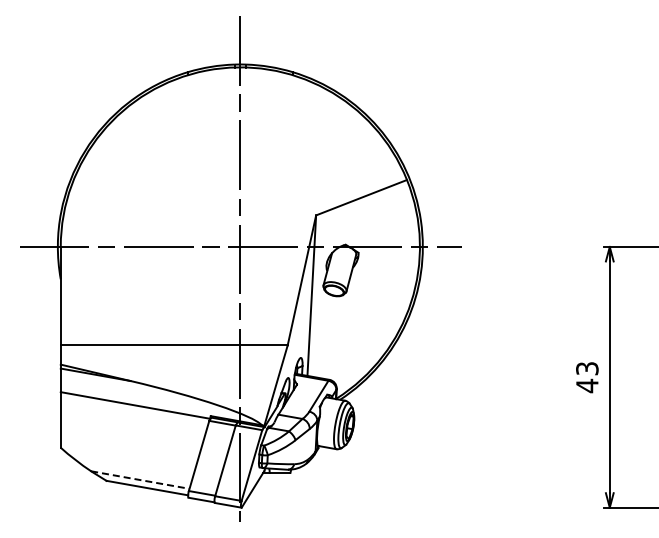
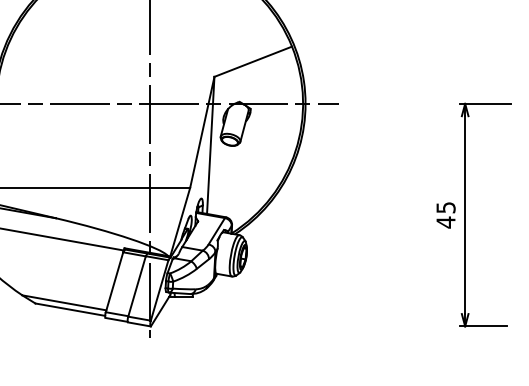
text: (586, 368) -> (445, 207), 43 -> 45
line: (140, 480) -> (64, 303), dashed -> solid

